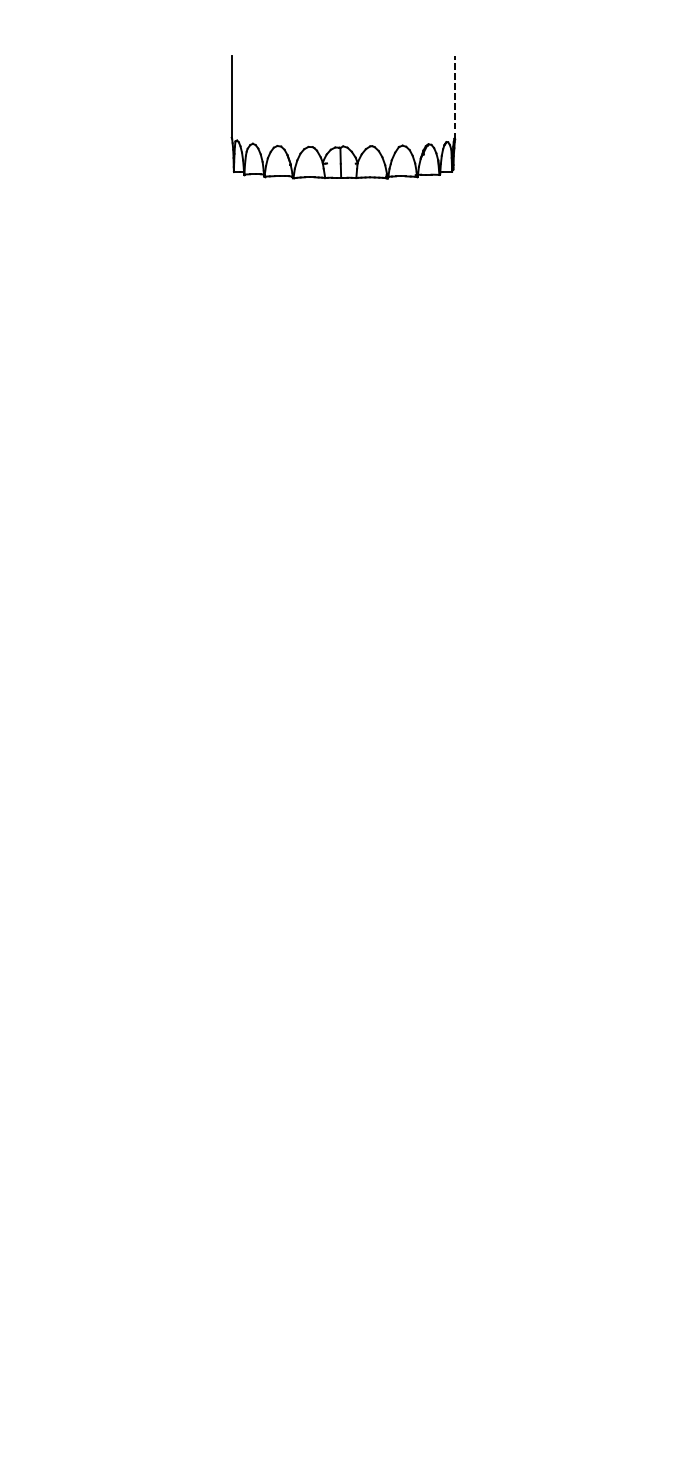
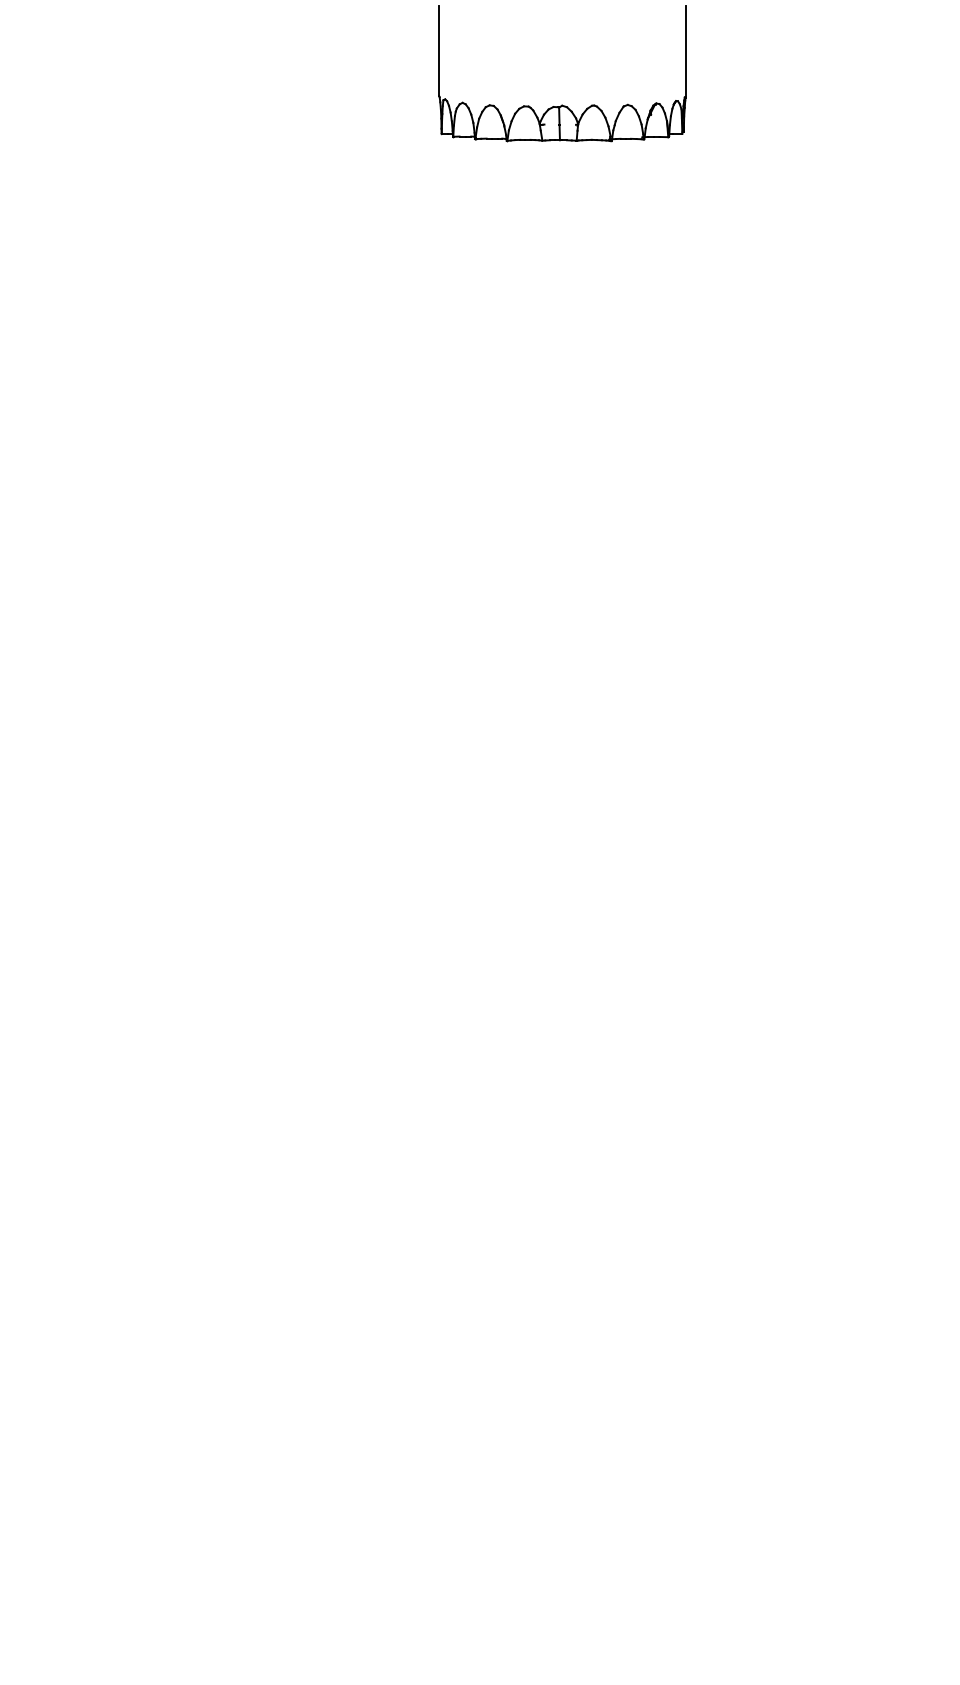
line: (455, 98) -> (685, 52), dashed -> solid

